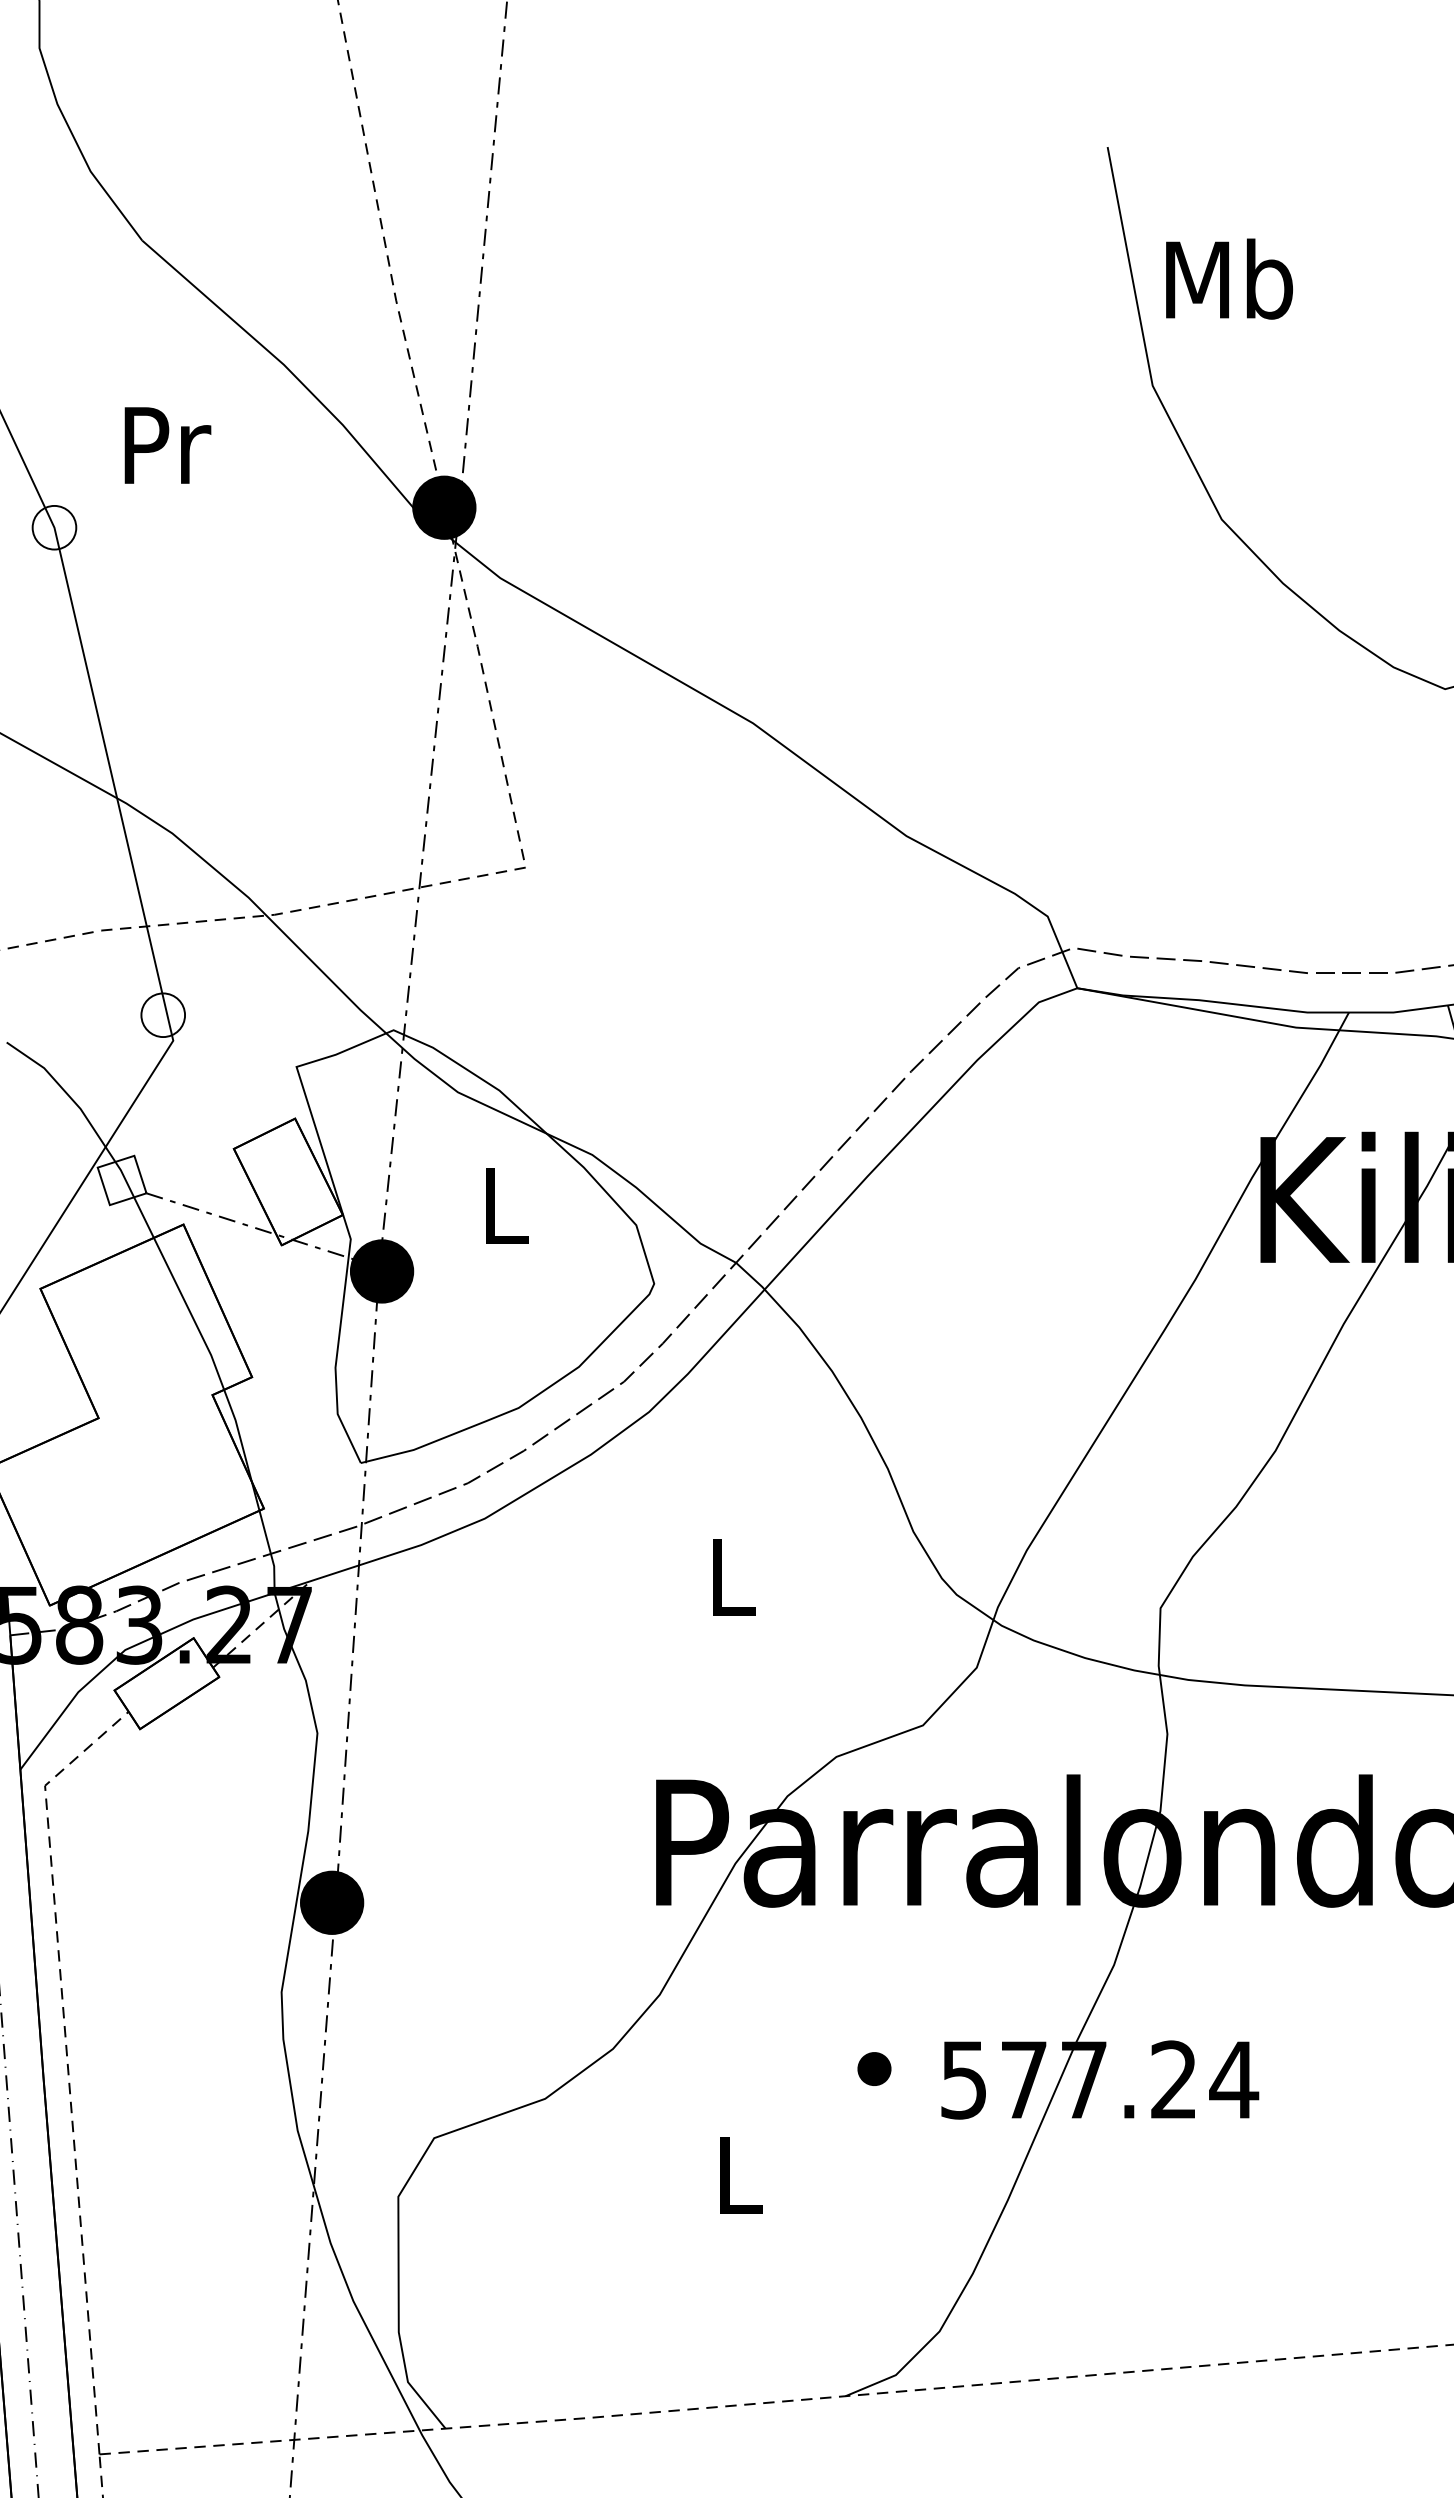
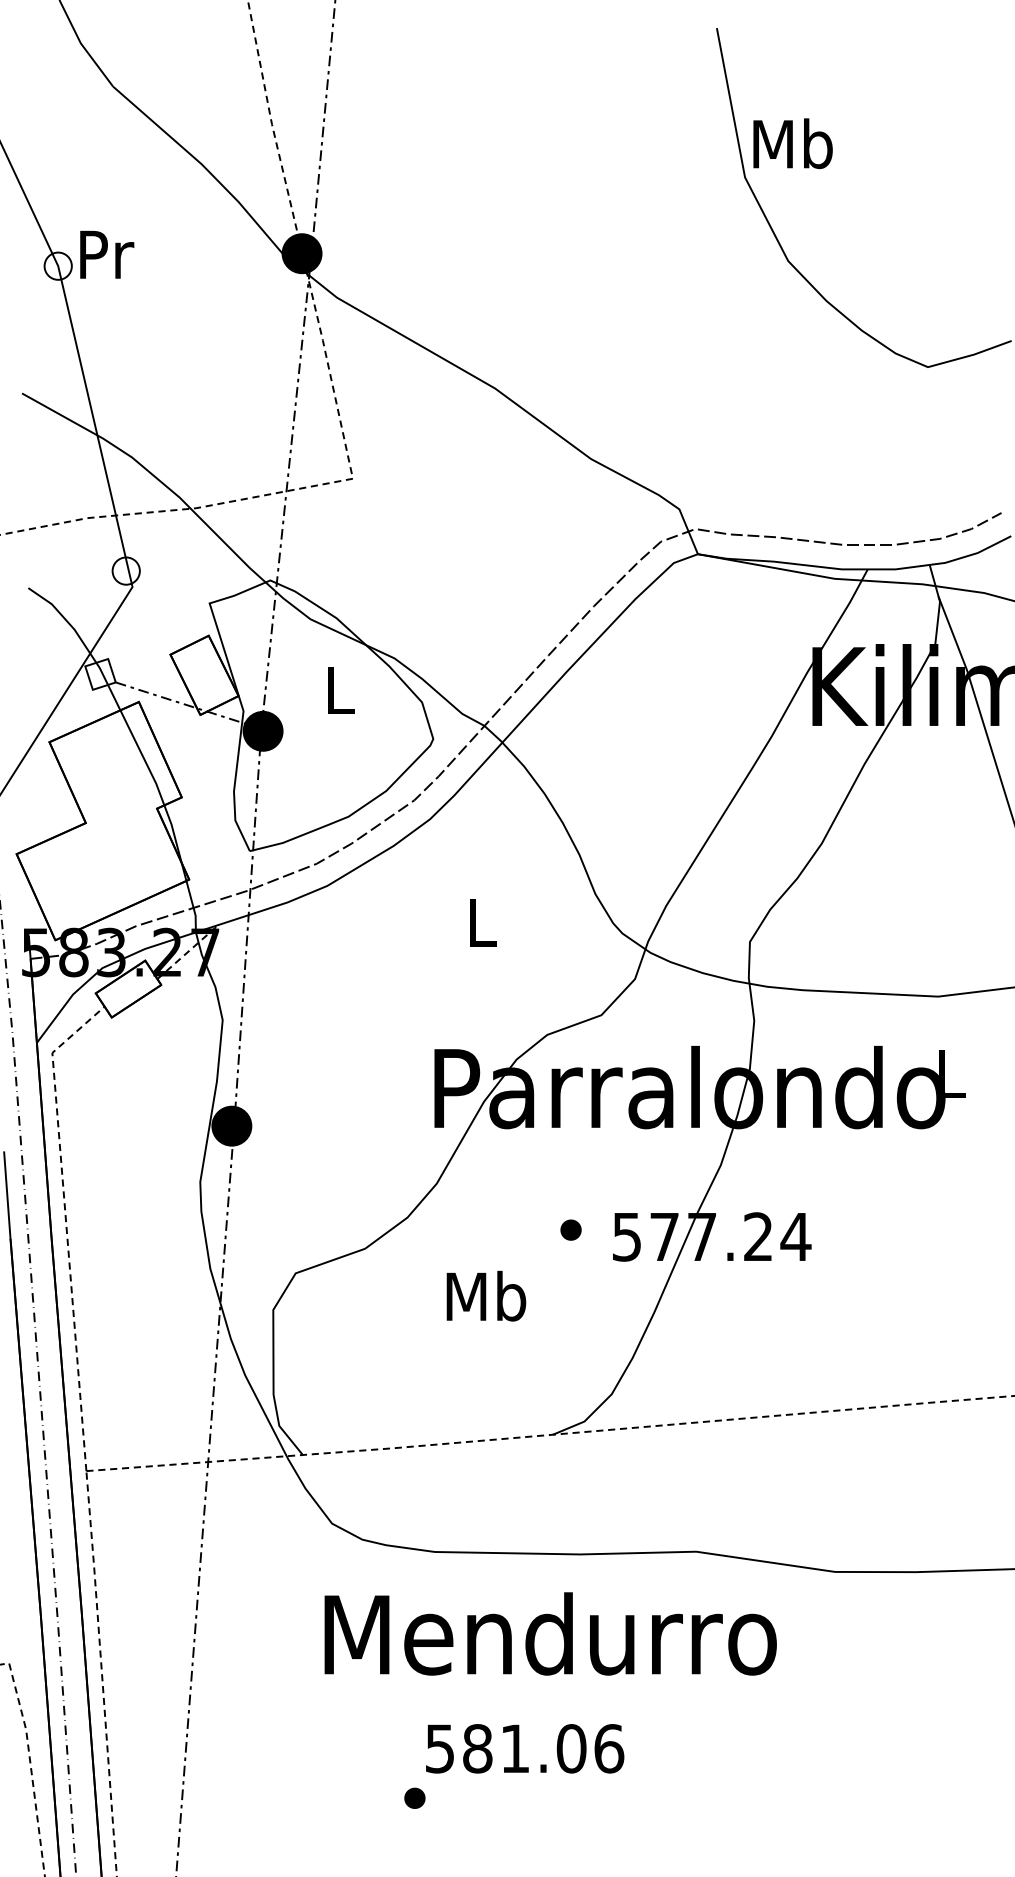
text: (1228, 278) -> (792, 143), moved
text: (168, 445) -> (107, 254), moved
text: (739, 2173) -> (486, 1295), L -> Mb

